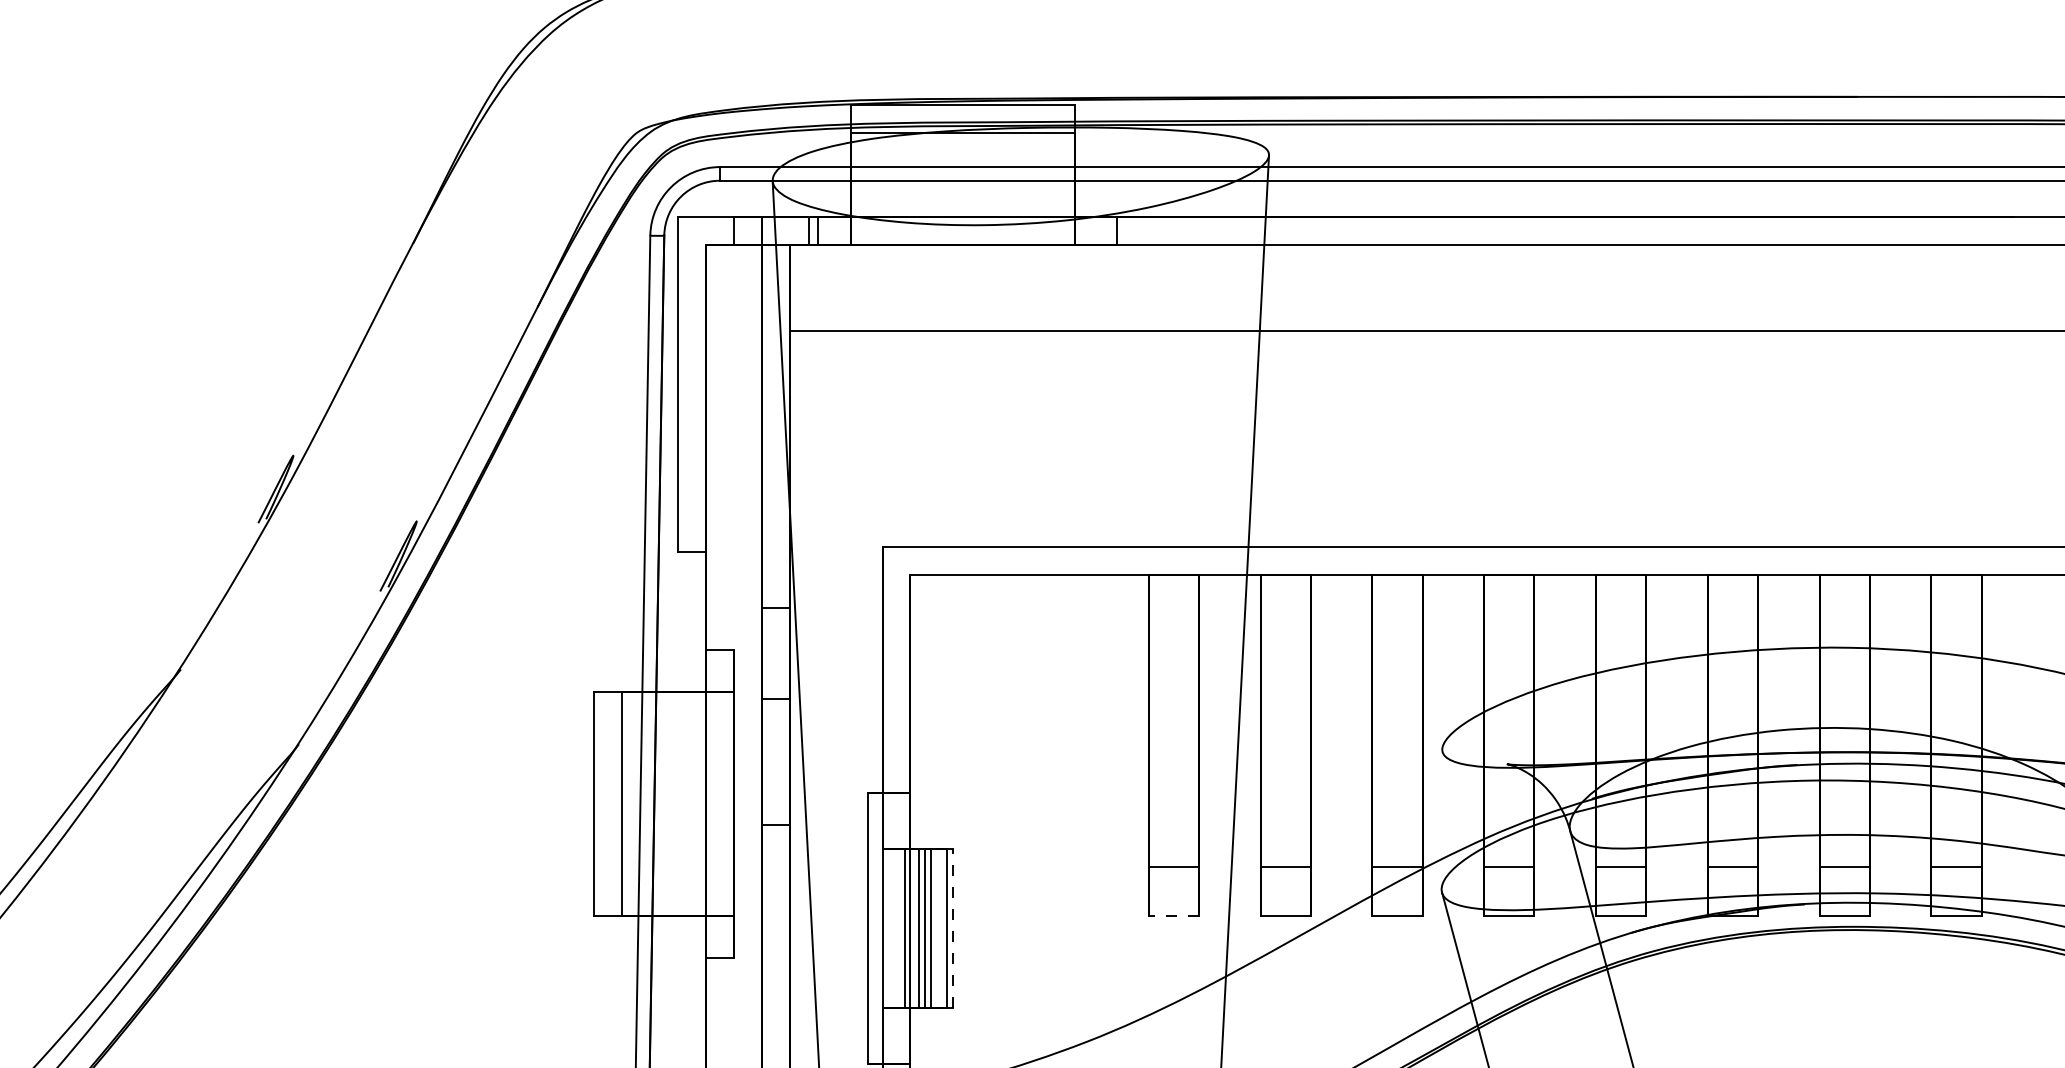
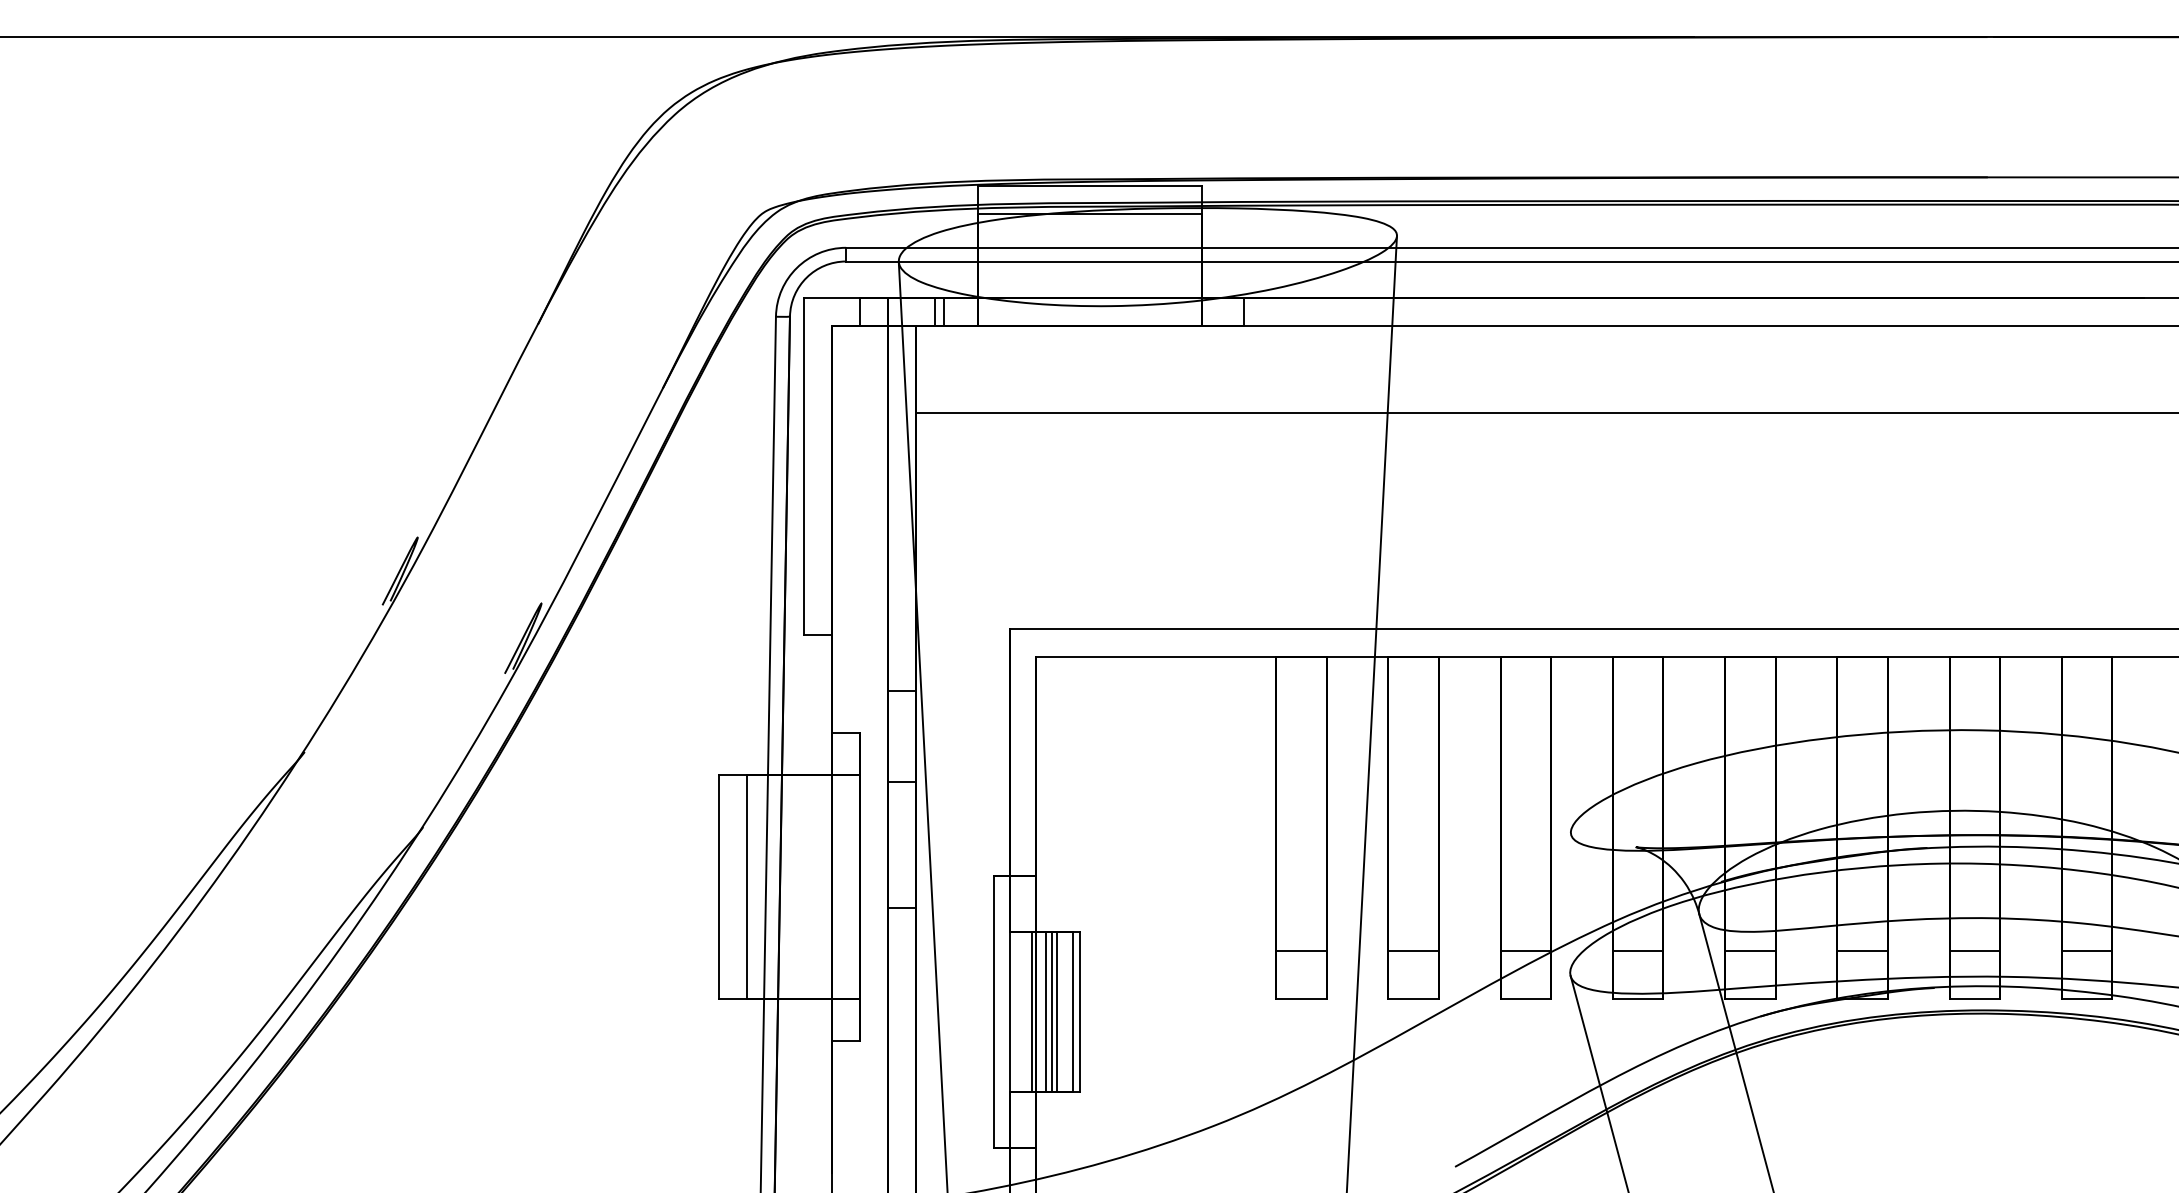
line: (1173, 915) -> (1301, 999), dashed -> solid
line: (952, 927) -> (1079, 1011), dashed -> solid

